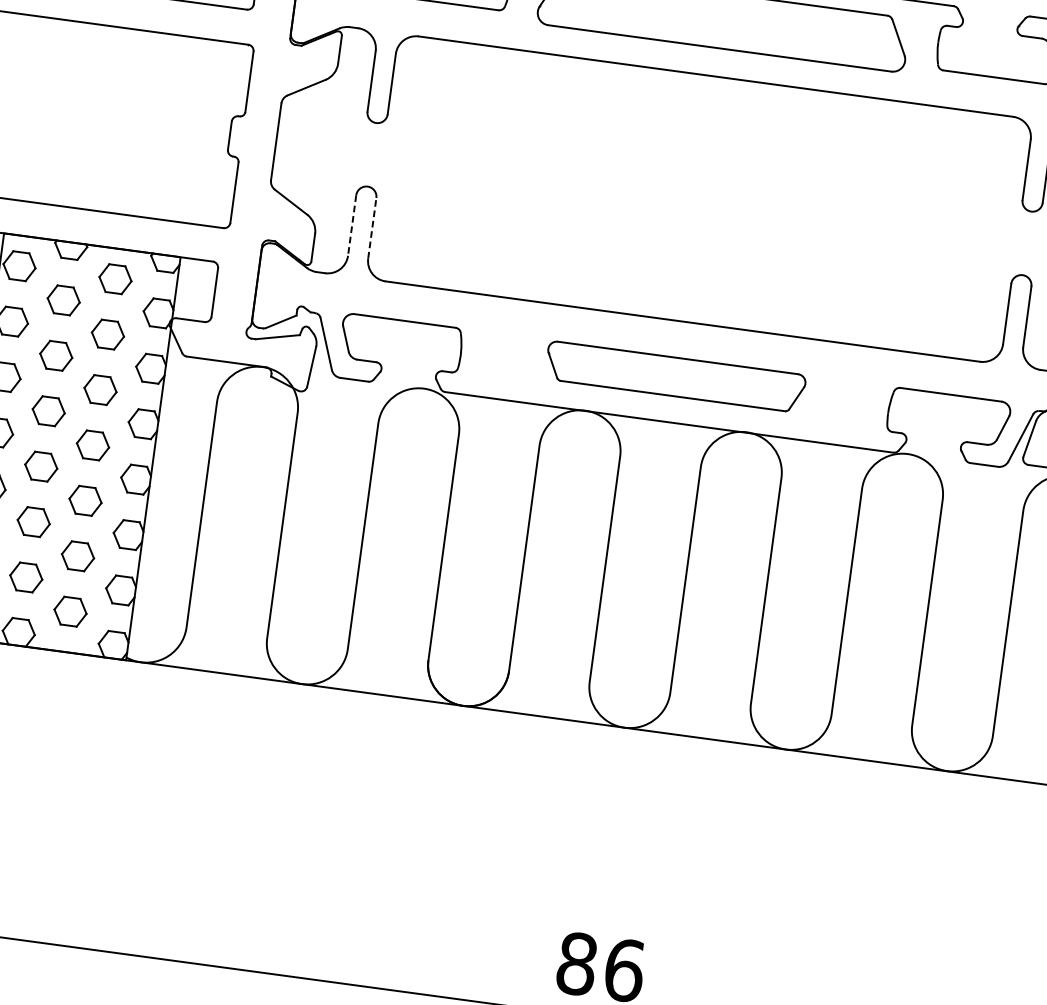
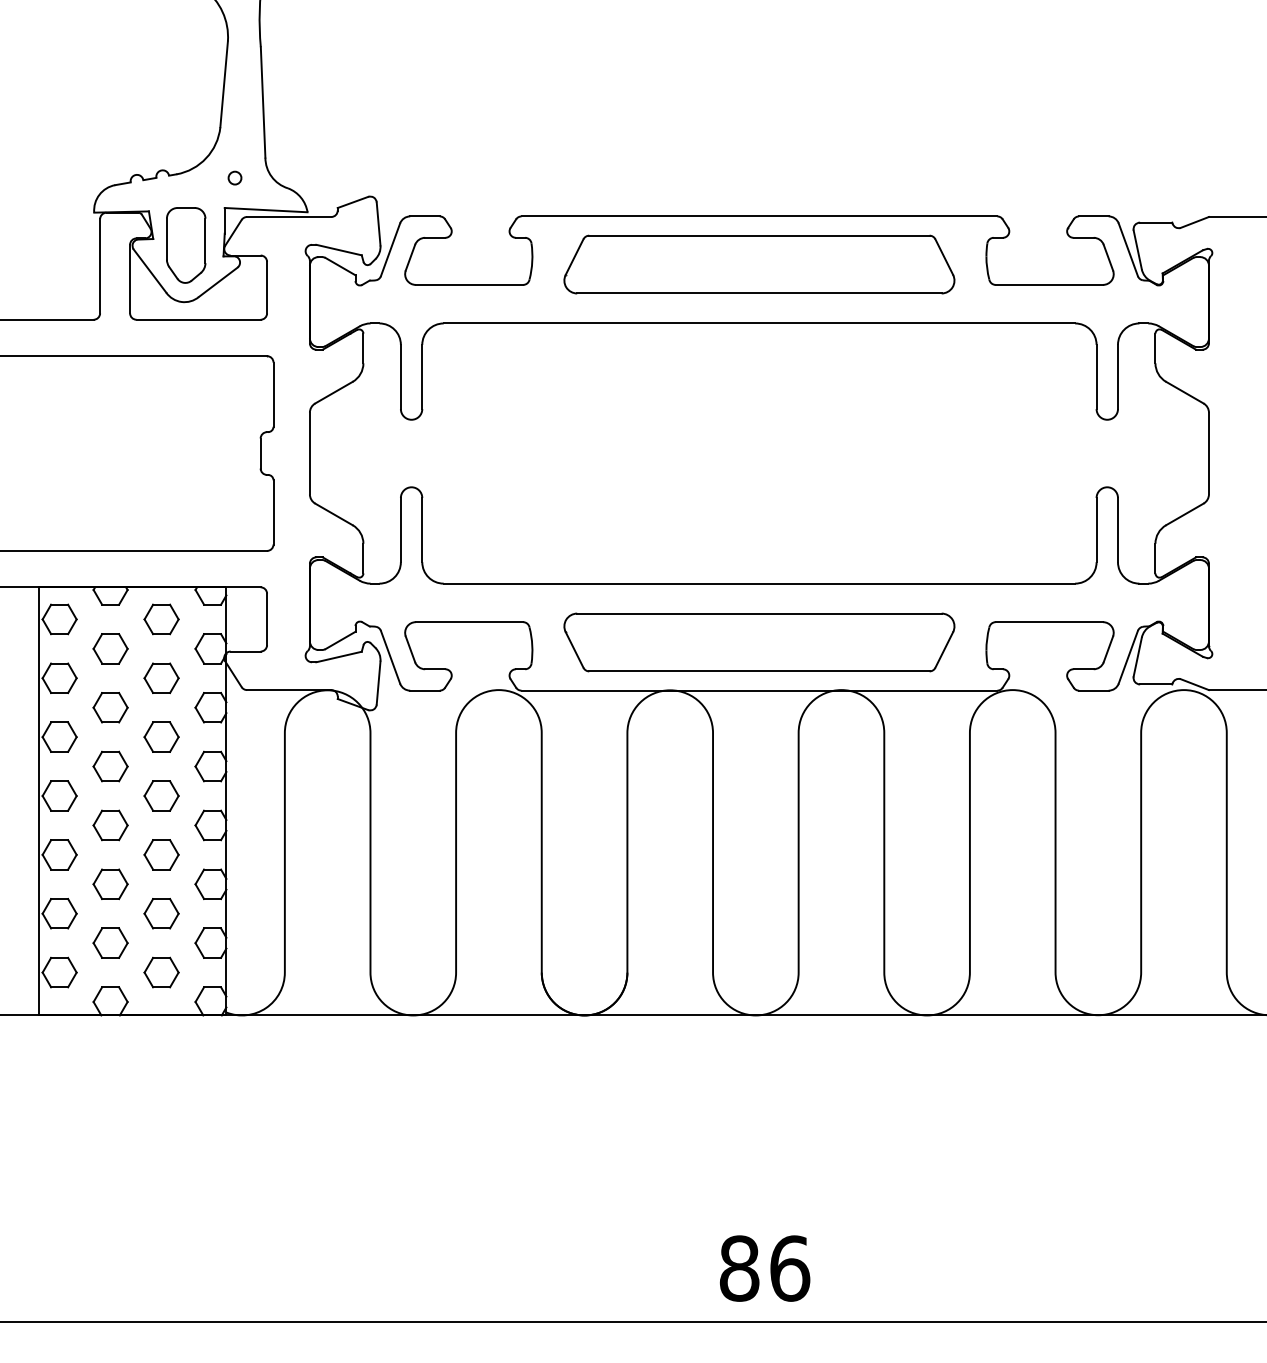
line: (351, 225) -> (400, 530), dashed -> solid
line: (372, 227) -> (422, 529), dashed -> solid
part: (675, 377) -> (759, 642), size x1.43

